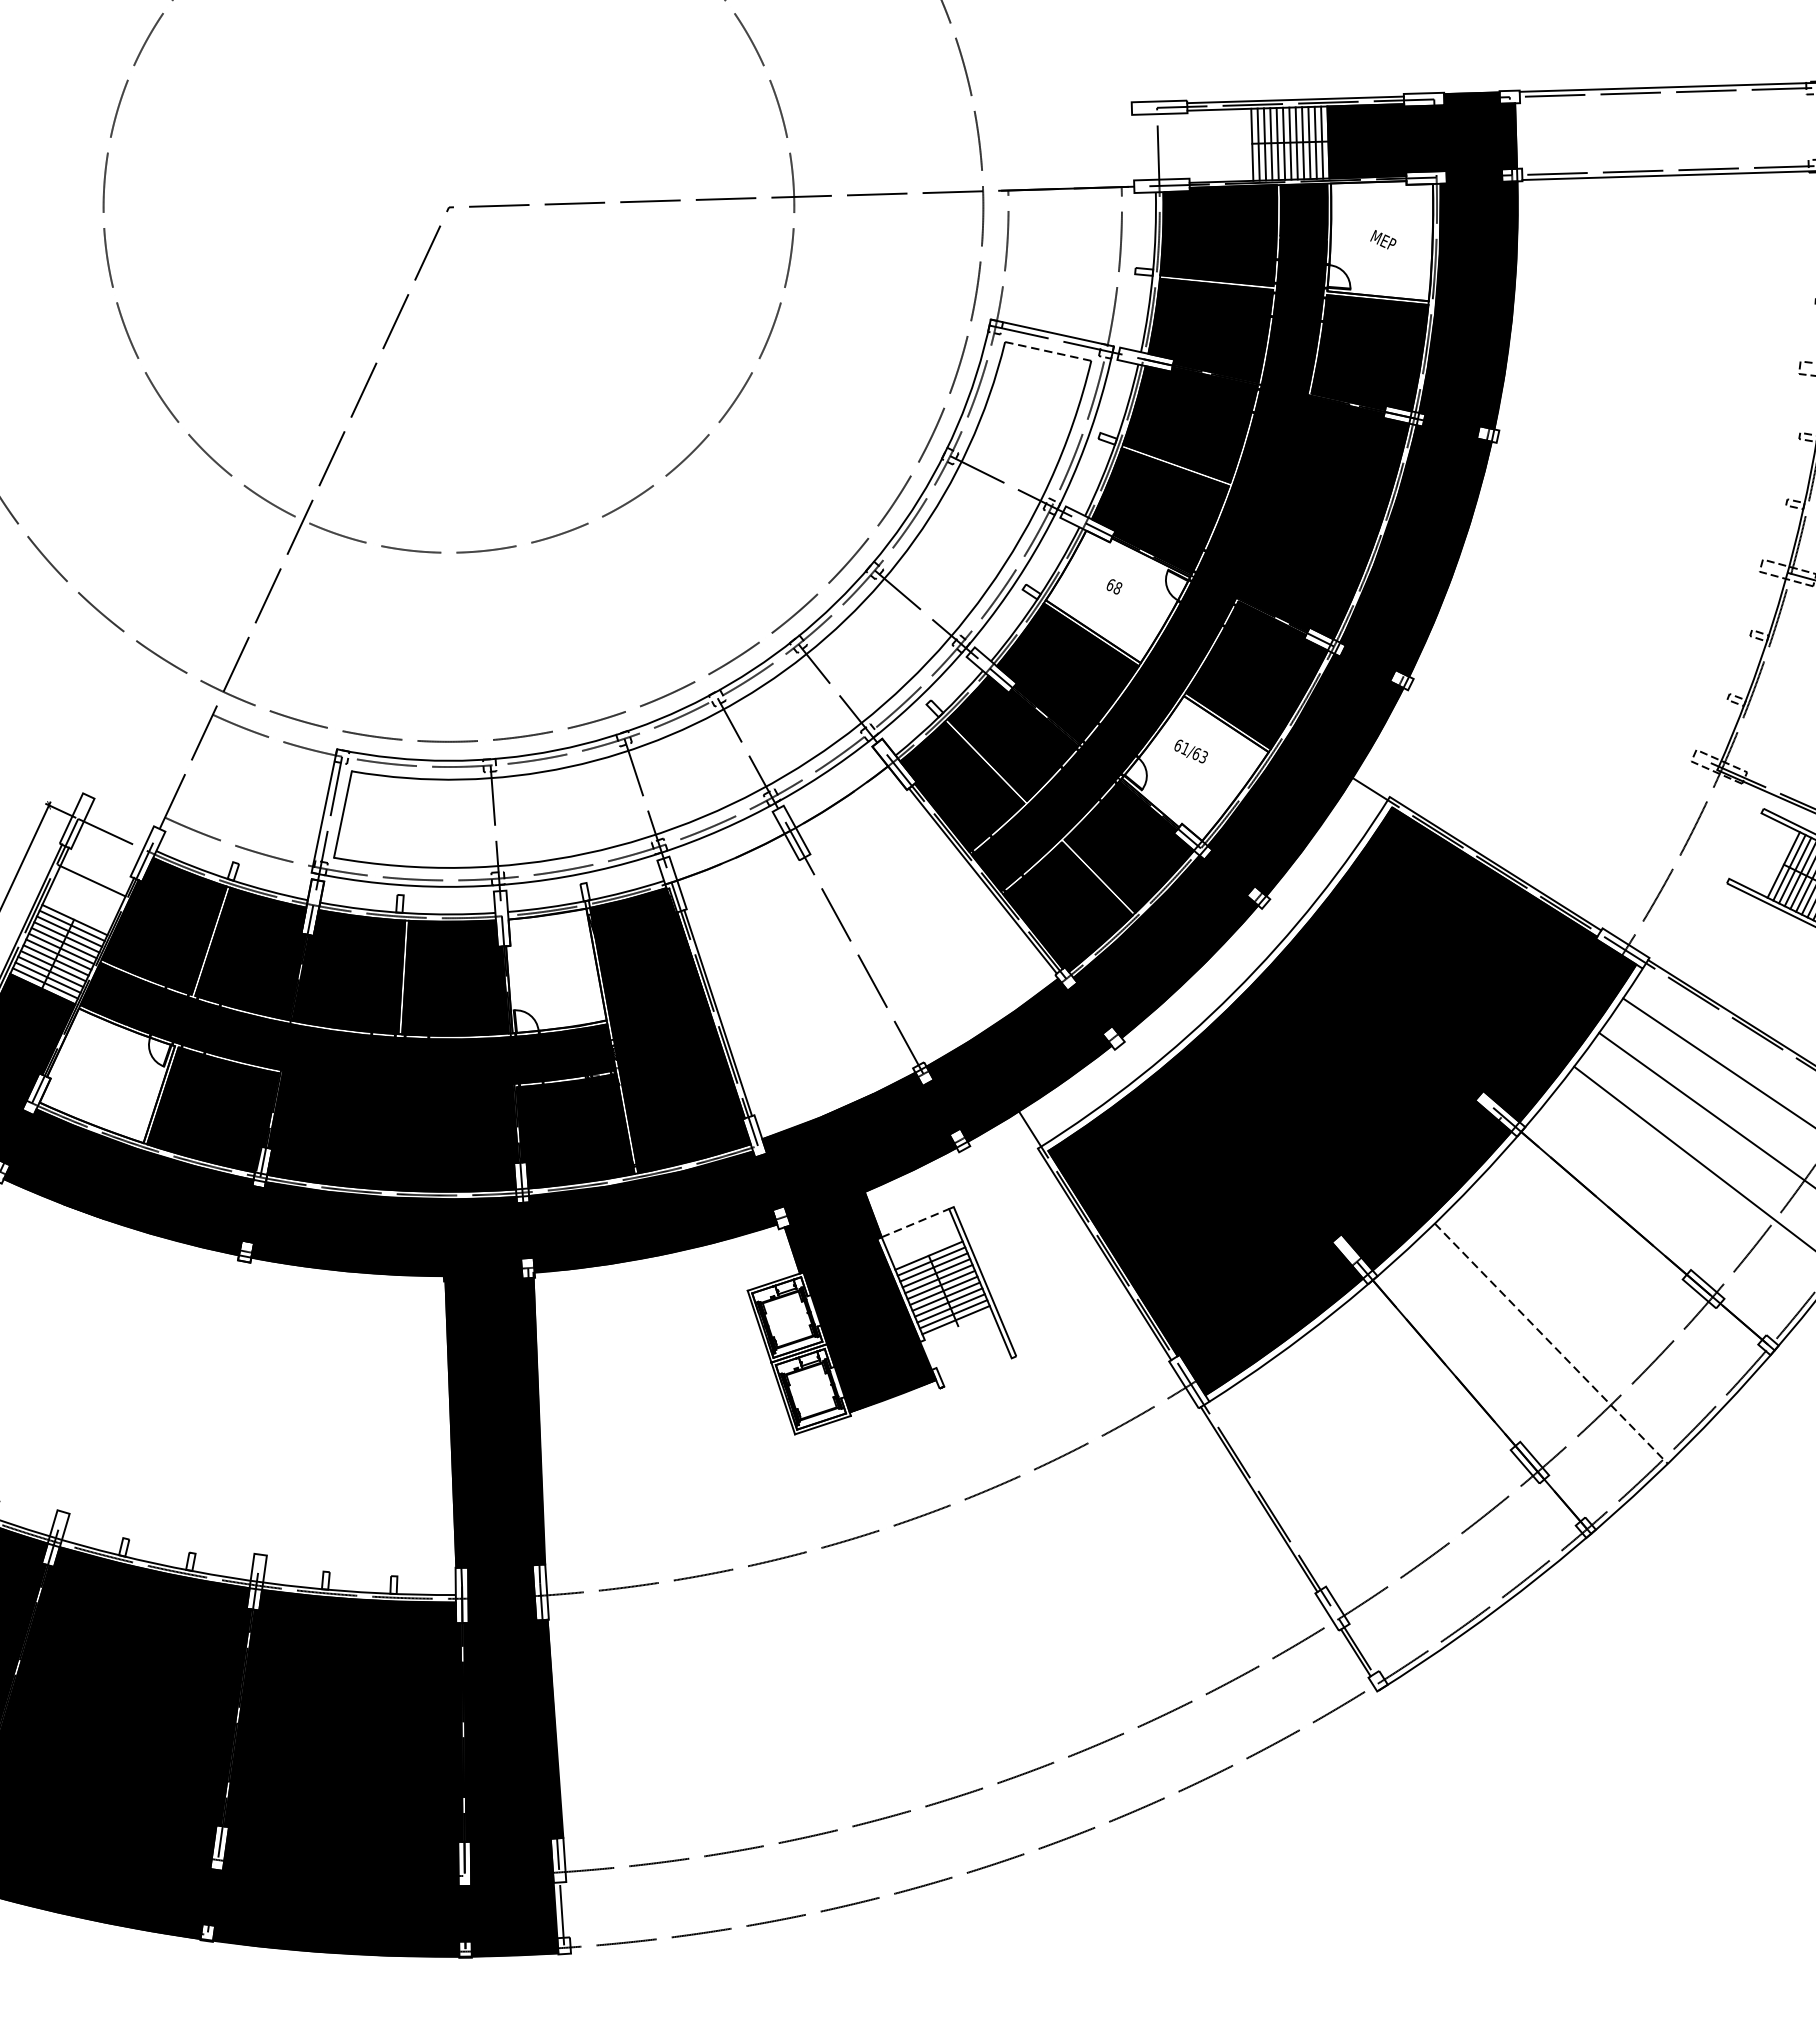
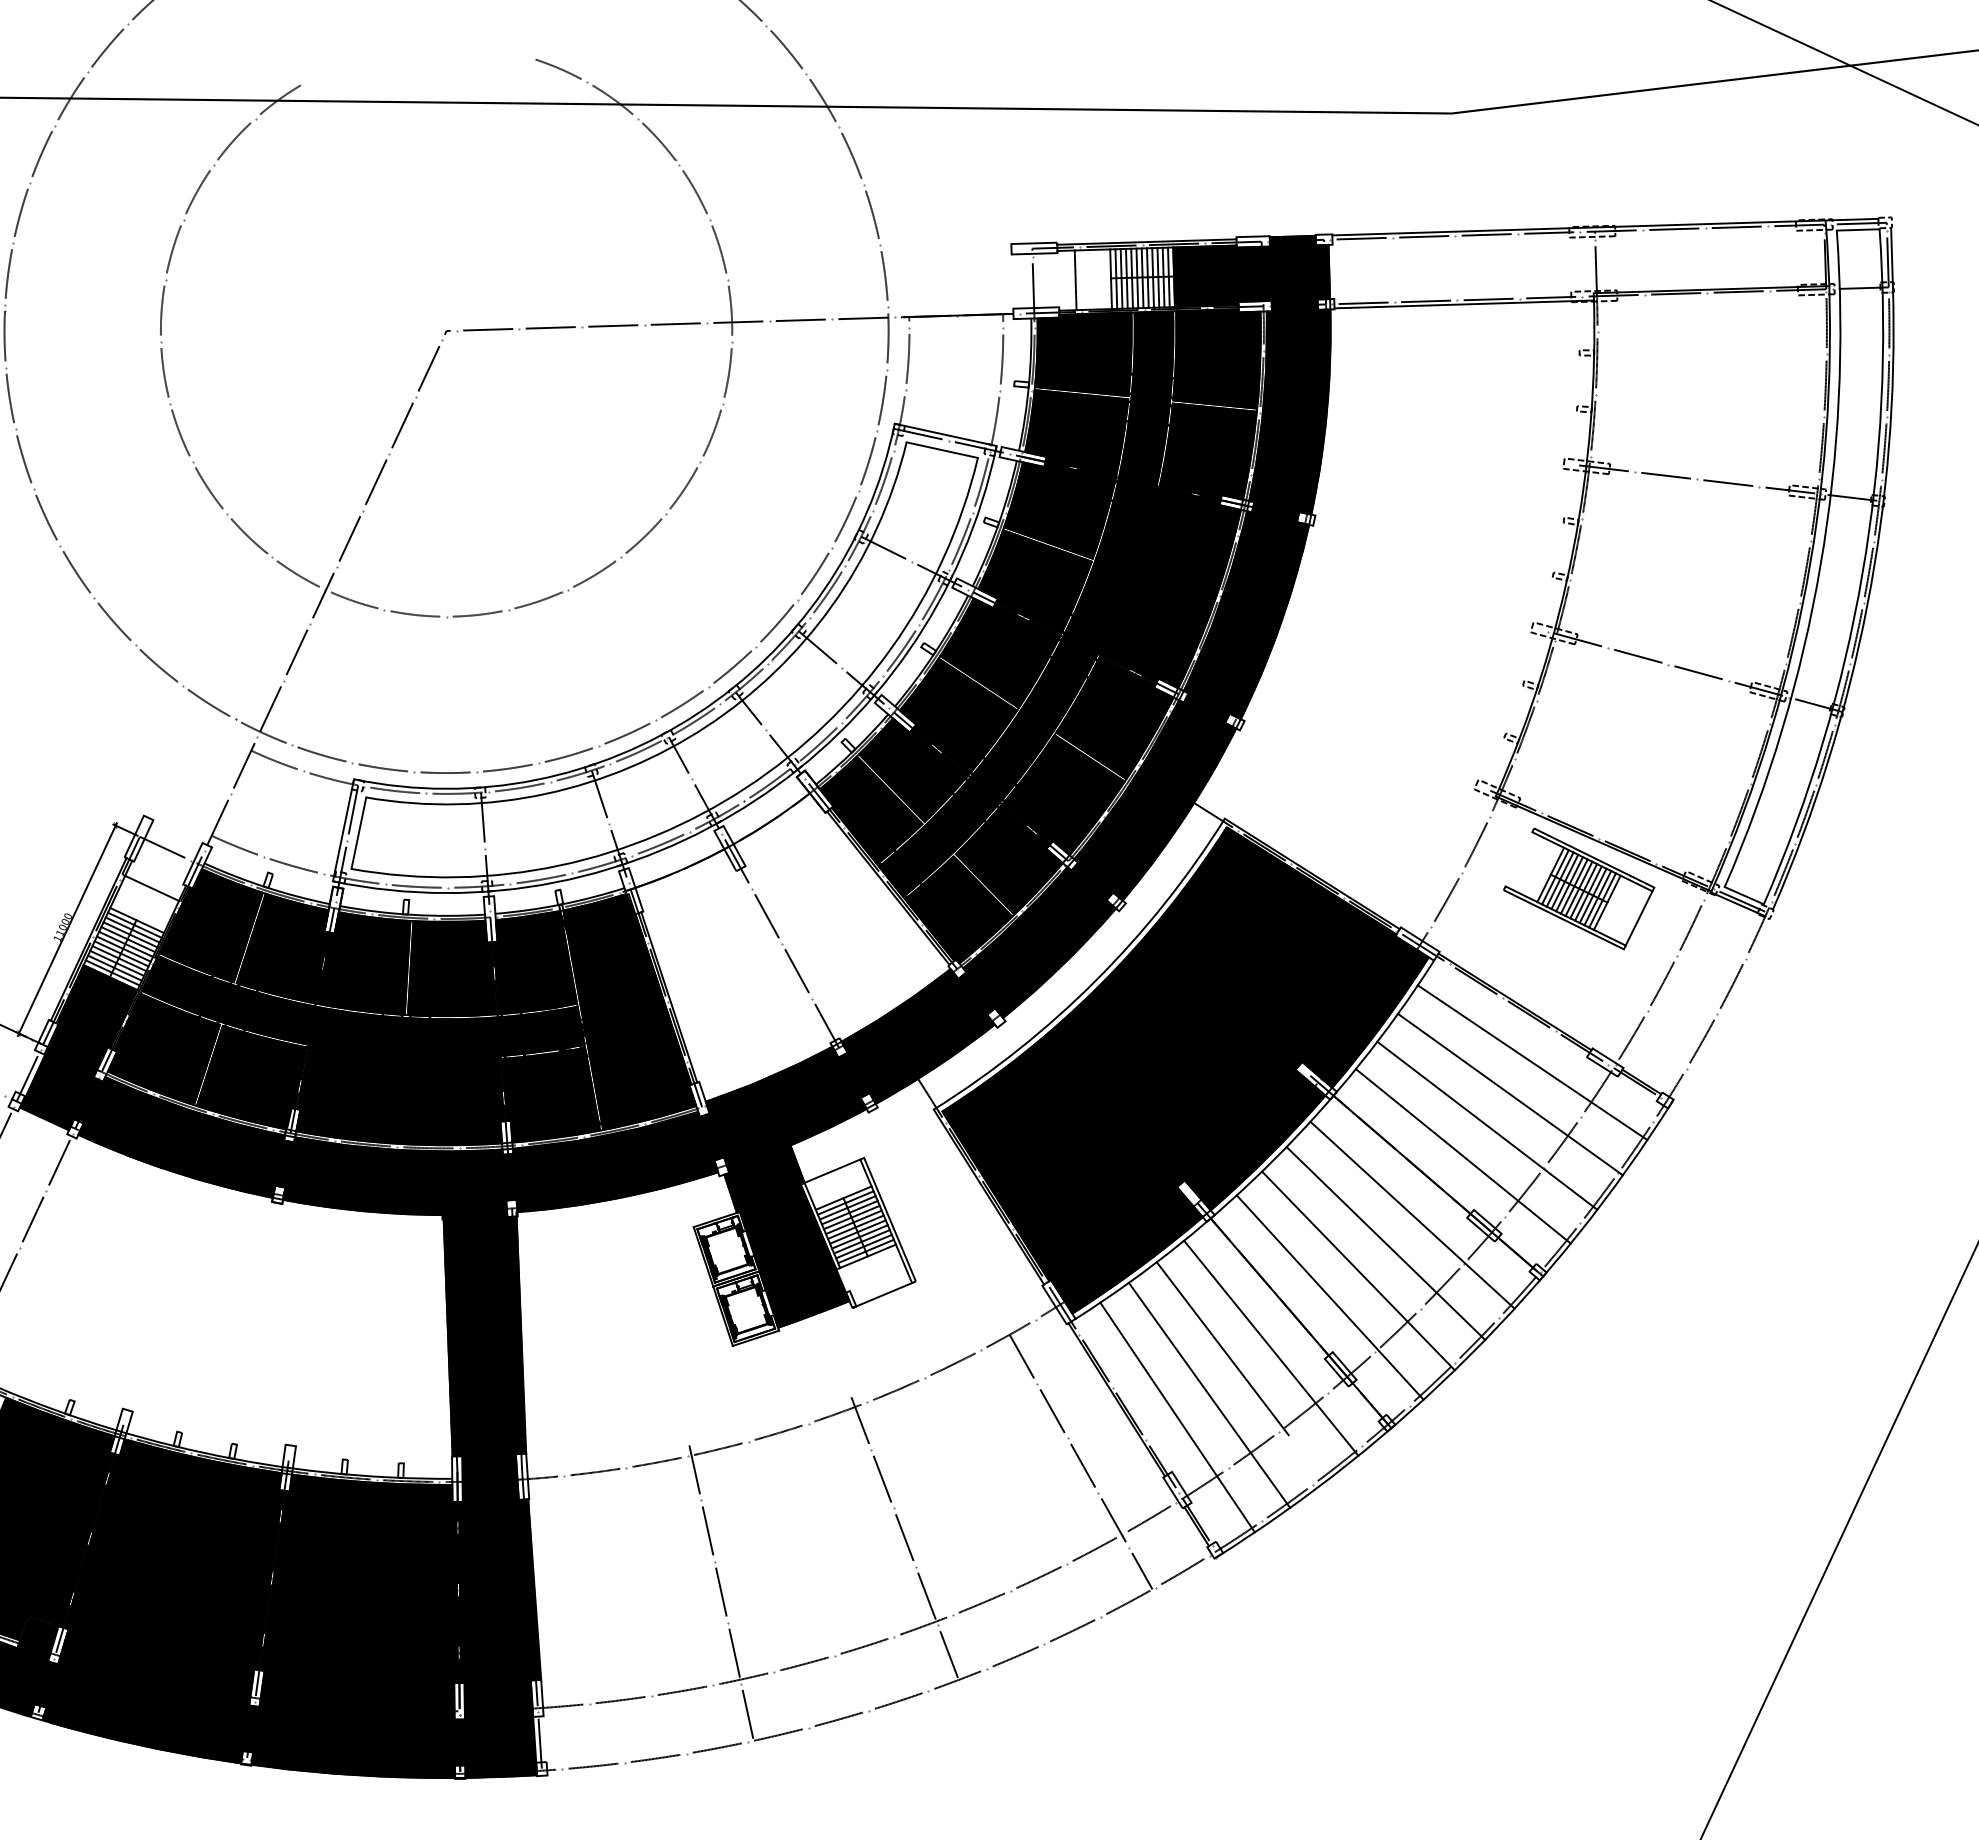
line: (1209, 146) -> (1075, 280), added
fill: (1379, 240) -> (1216, 358), added
line: (1048, 351) -> (942, 450), dashed -> solid
fill: (1117, 596) -> (999, 652), added
fill: (1194, 768) -> (1063, 795), added
fill: (556, 970) -> (535, 962), added
fill: (106, 1075) -> (163, 1049), added
line: (1677, 1205) -> (1462, 1156), added
line: (915, 1223) -> (832, 1171), dashed -> solid
line: (1616, 1275) -> (1412, 1214), added
line: (1584, 1310) -> (1385, 1243), added
line: (957, 1325) -> (867, 1255), added
line: (1551, 1344) -> (1358, 1271), dashed -> solid
line: (978, 1372) -> (884, 1294), added
line: (1516, 1375) -> (1329, 1297), added
line: (1446, 1436) -> (1271, 1347), added
line: (1386, 1437) -> (1222, 1348), added
line: (1371, 1493) -> (1209, 1394), added
line: (1332, 1520) -> (1177, 1417), added
line: (1215, 1574) -> (1080, 1461), added
line: (1002, 1667) -> (904, 1538), added
line: (781, 1732) -> (721, 1592), added

